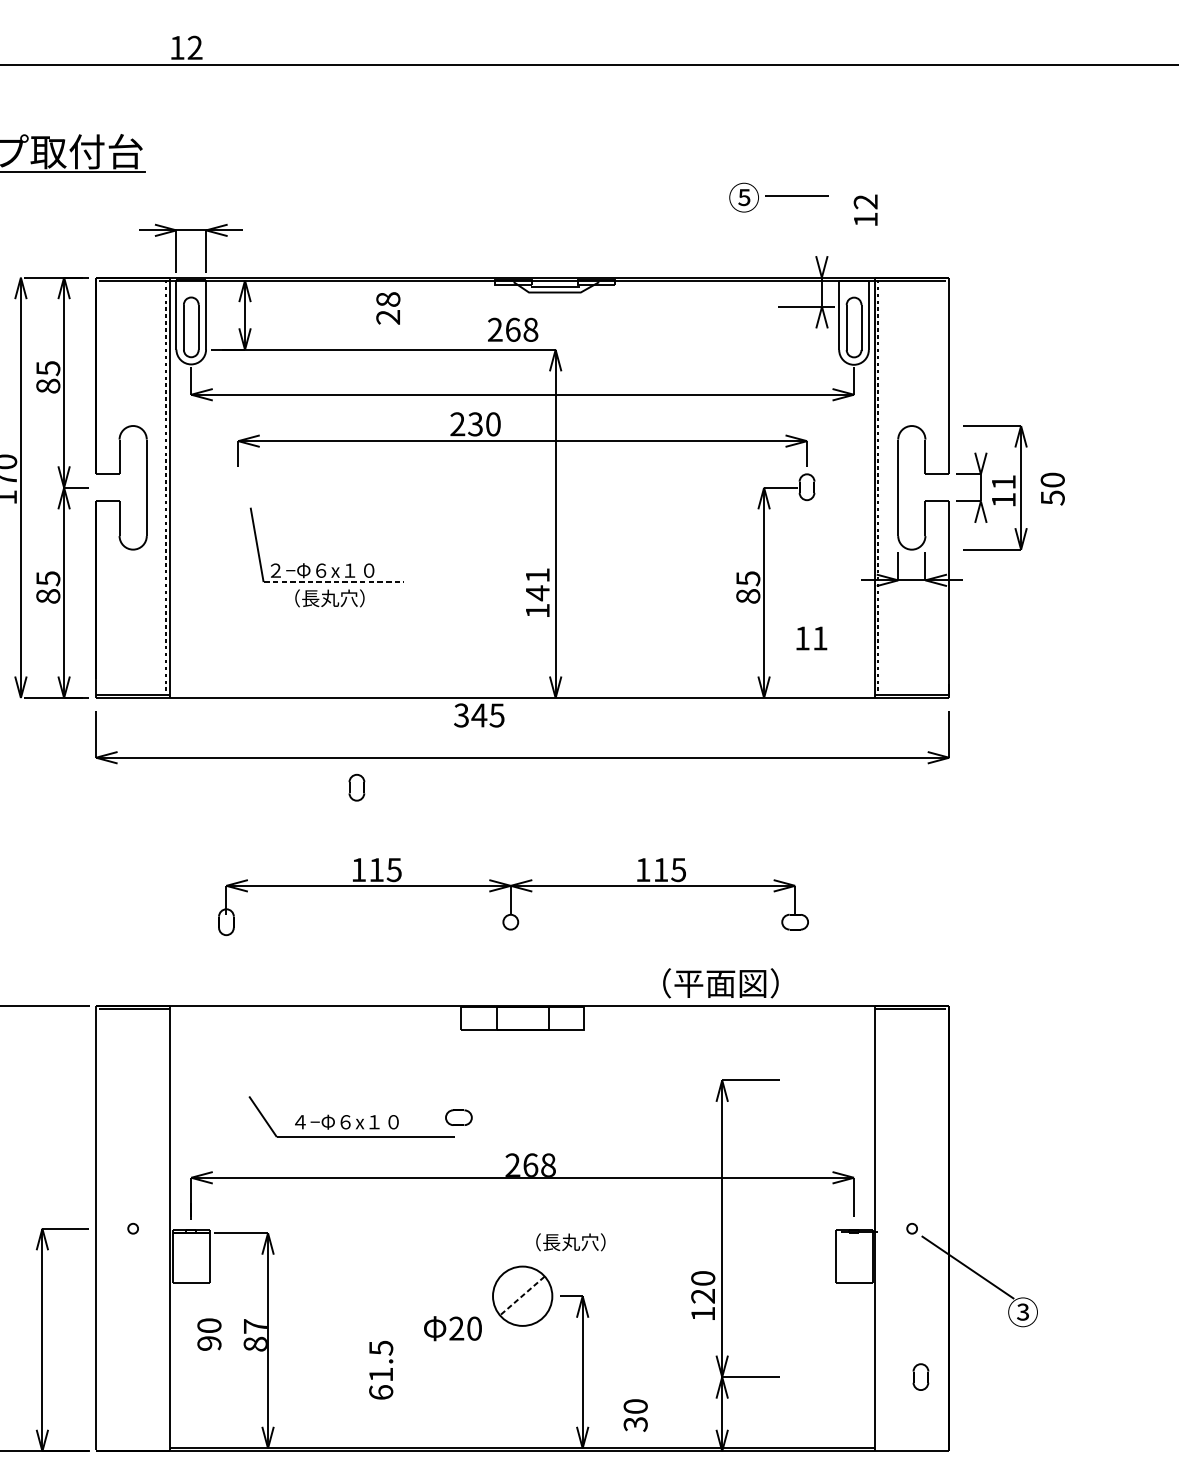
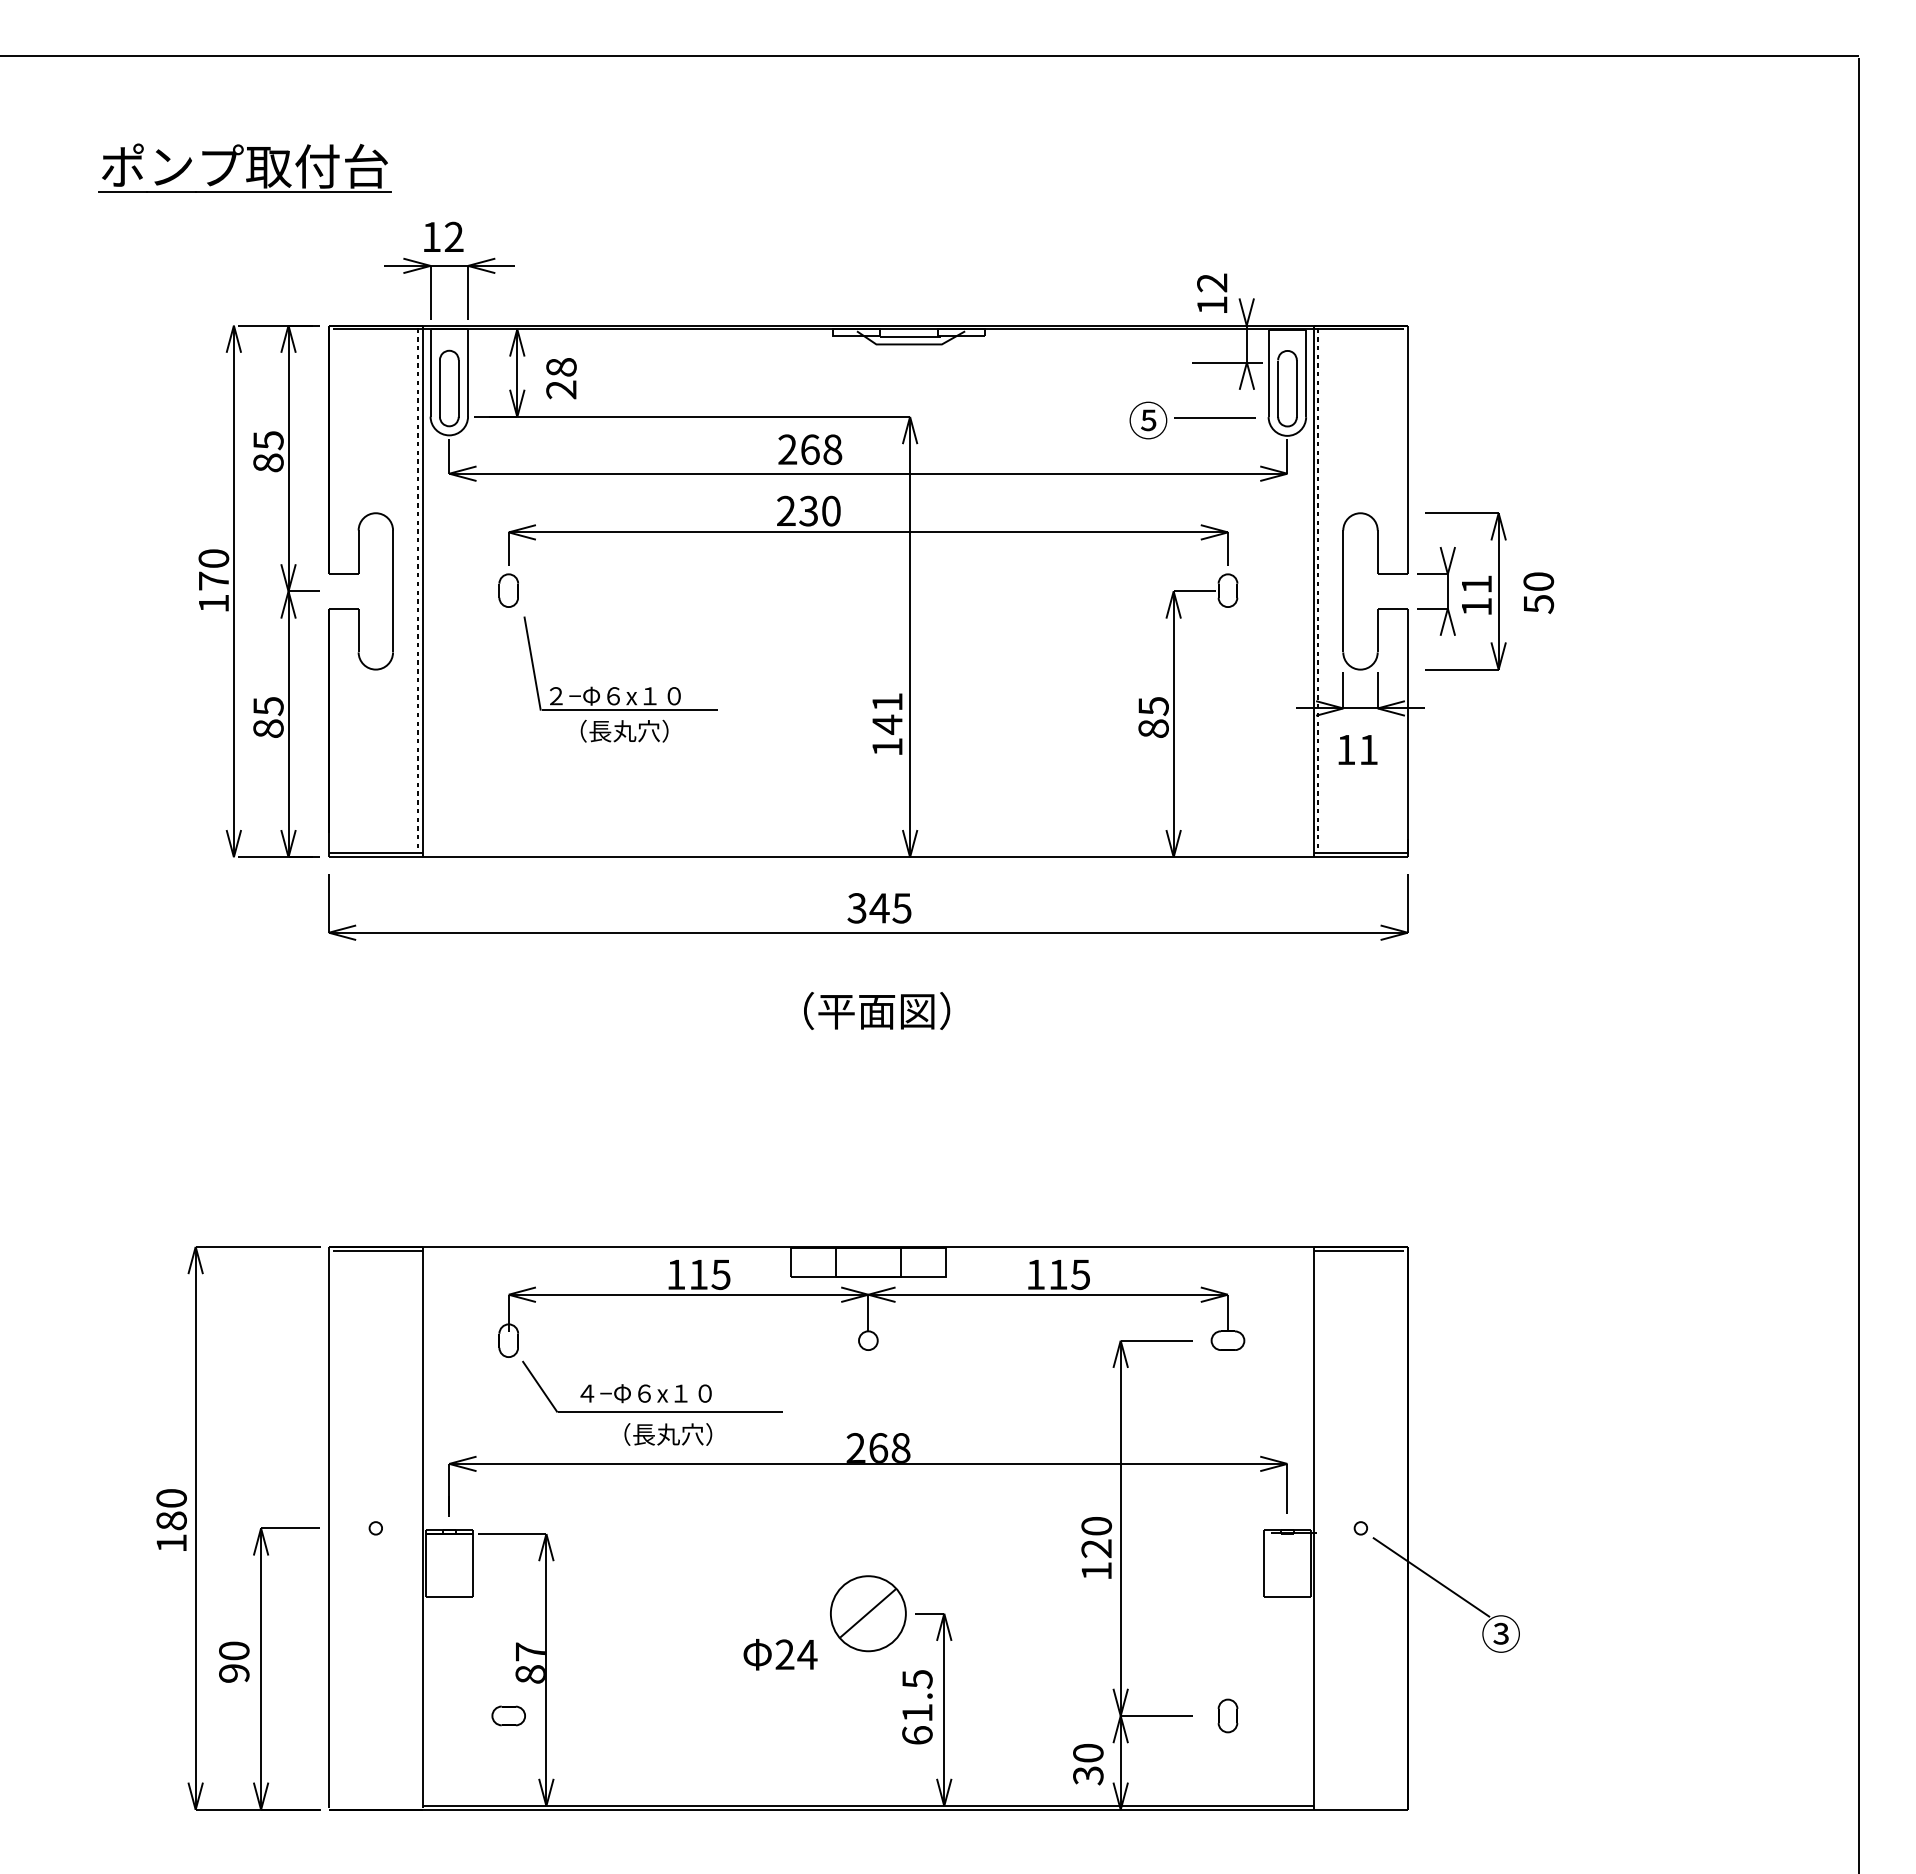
text: (186, 47) -> (443, 236), moved
part: (778, 197) -> (1192, 420), moved
text: (865, 209) -> (1212, 292), moved
text: (388, 308) -> (561, 378), moved
text: (513, 329) -> (810, 449), moved
line: (334, 581) -> (630, 709), dashed -> solid
text: (811, 638) -> (1357, 749), moved
text: (479, 715) -> (879, 908), moved
part: (356, 787) -> (508, 590), moved
part: (513, 896) -> (871, 1308), moved
text: (721, 982) -> (877, 1010), moved
part: (458, 1117) -> (508, 1715), moved
text: (571, 1242) -> (668, 1434), moved
text: (703, 1295) -> (1096, 1547), moved
line: (521, 1296) -> (867, 1613), dashed -> solid
text: (474, 1328) -> (807, 1654), 20 -> 24
text: (209, 1334) -> (234, 1661), moved
text: (381, 1370) -> (917, 1707), moved
part: (920, 1376) -> (1227, 1715), moved
text: (635, 1415) -> (1088, 1764), moved

